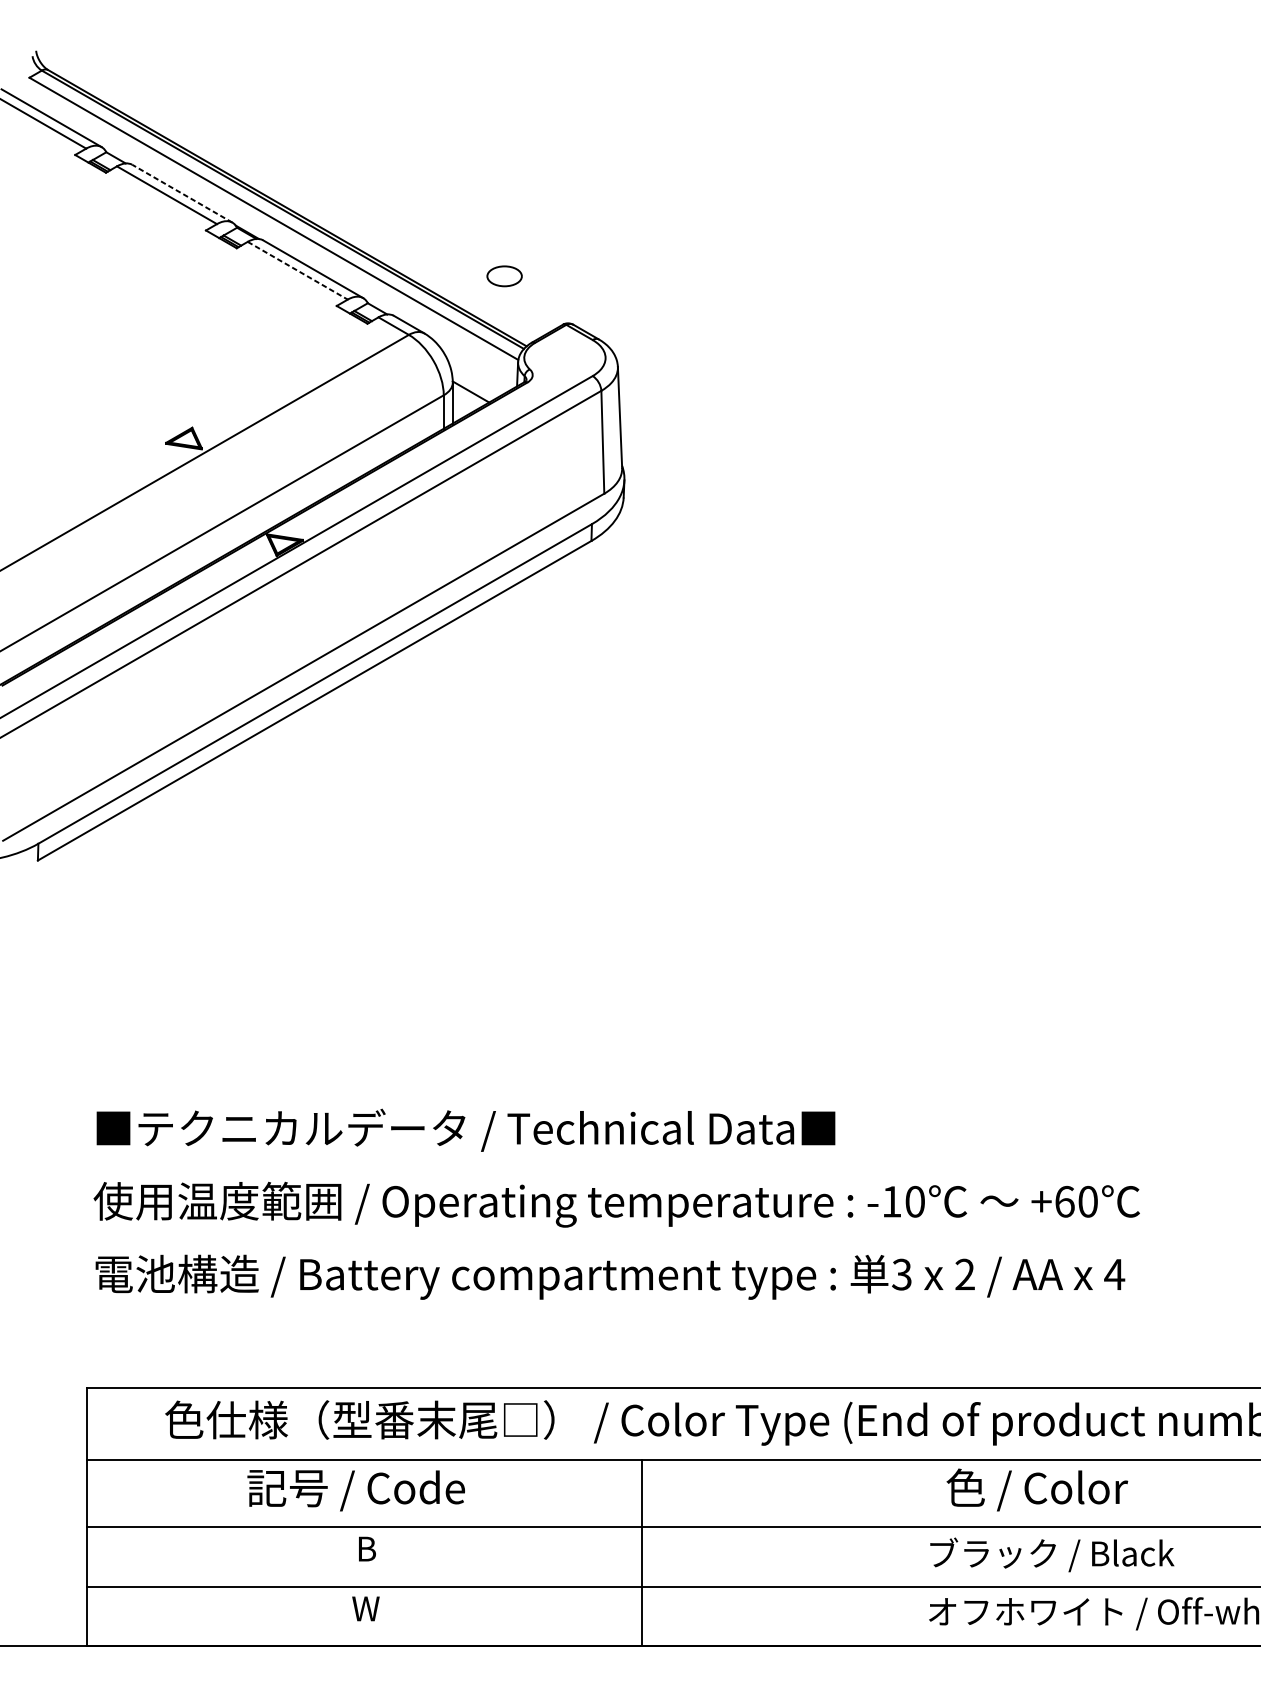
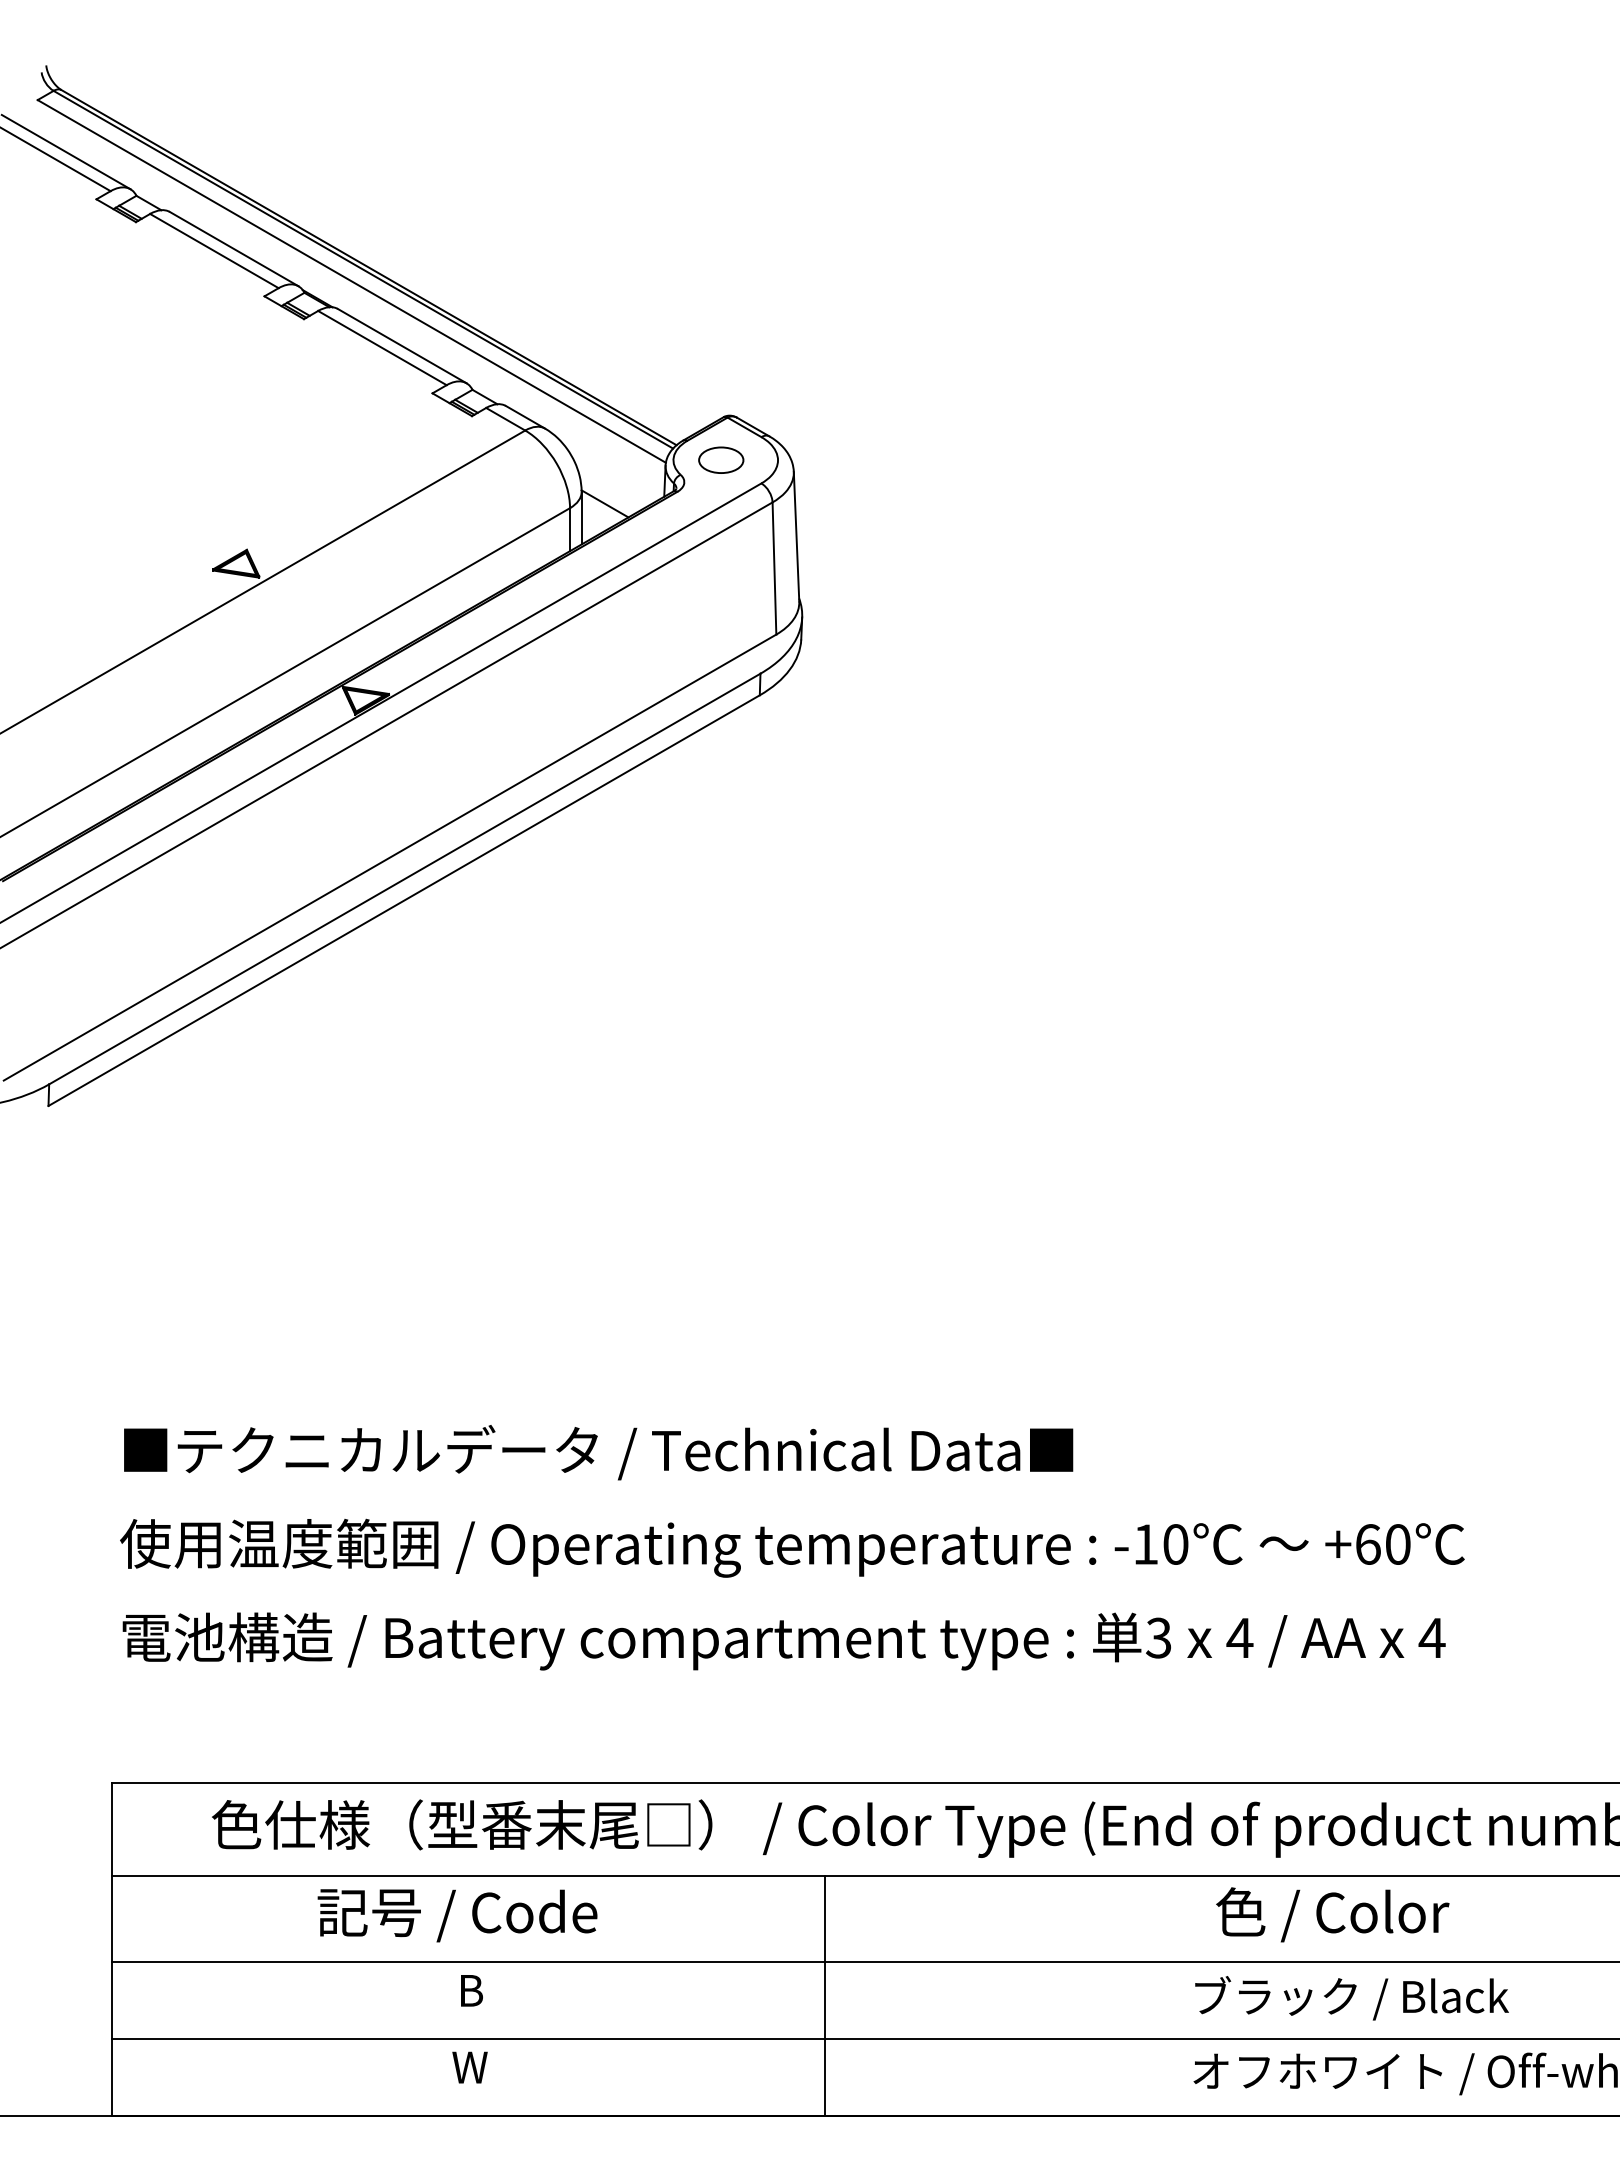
line: (181, 193) -> (233, 248), dashed -> solid
line: (297, 271) -> (382, 348), dashed -> solid
part: (504, 275) -> (721, 459), moved
text: (964, 1274) -> (1239, 1637), 2 -> 4

